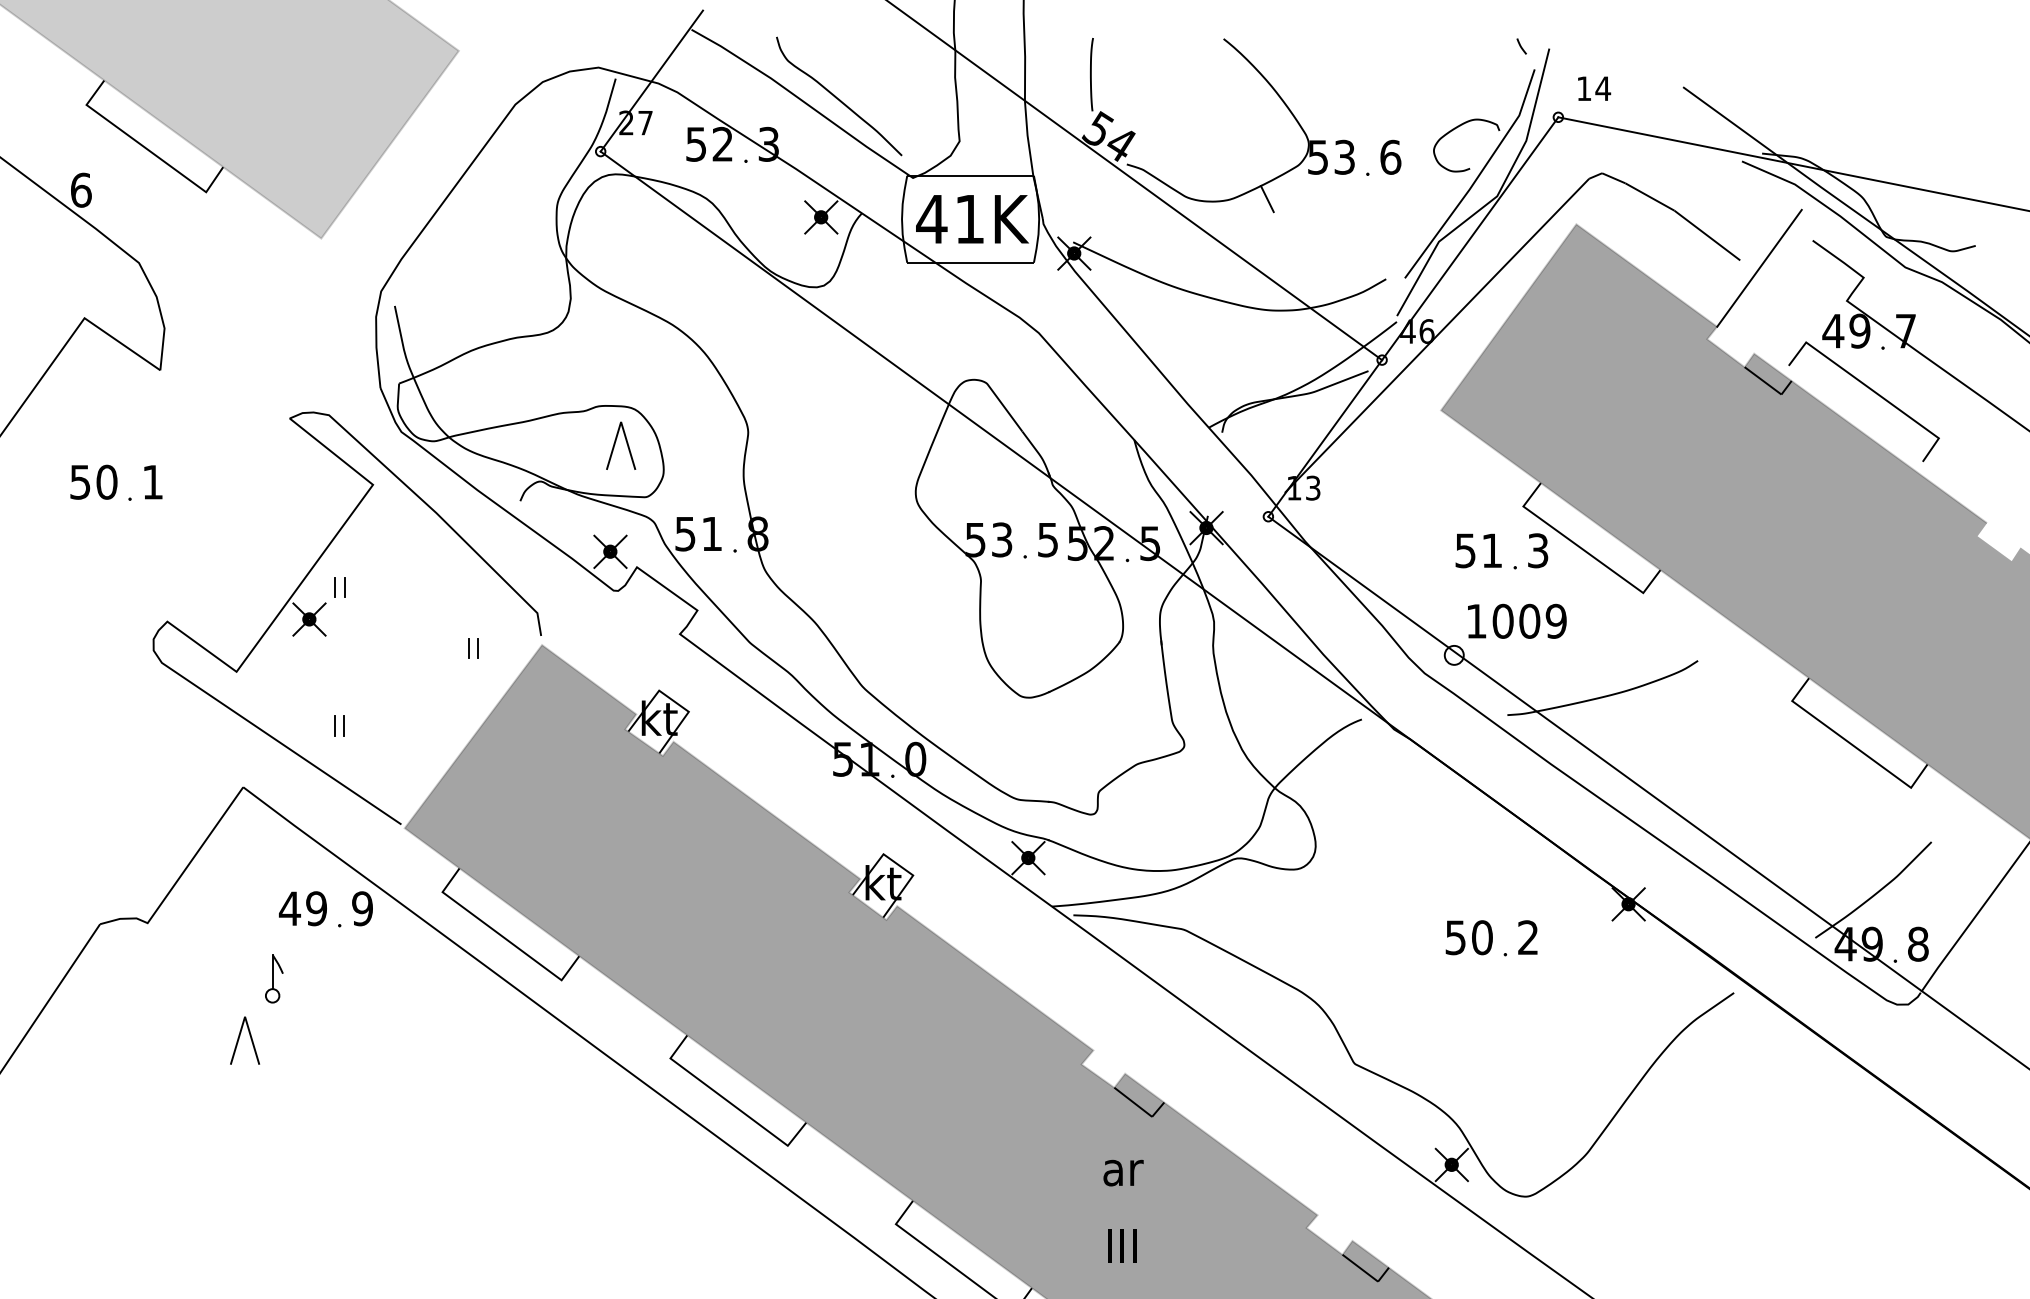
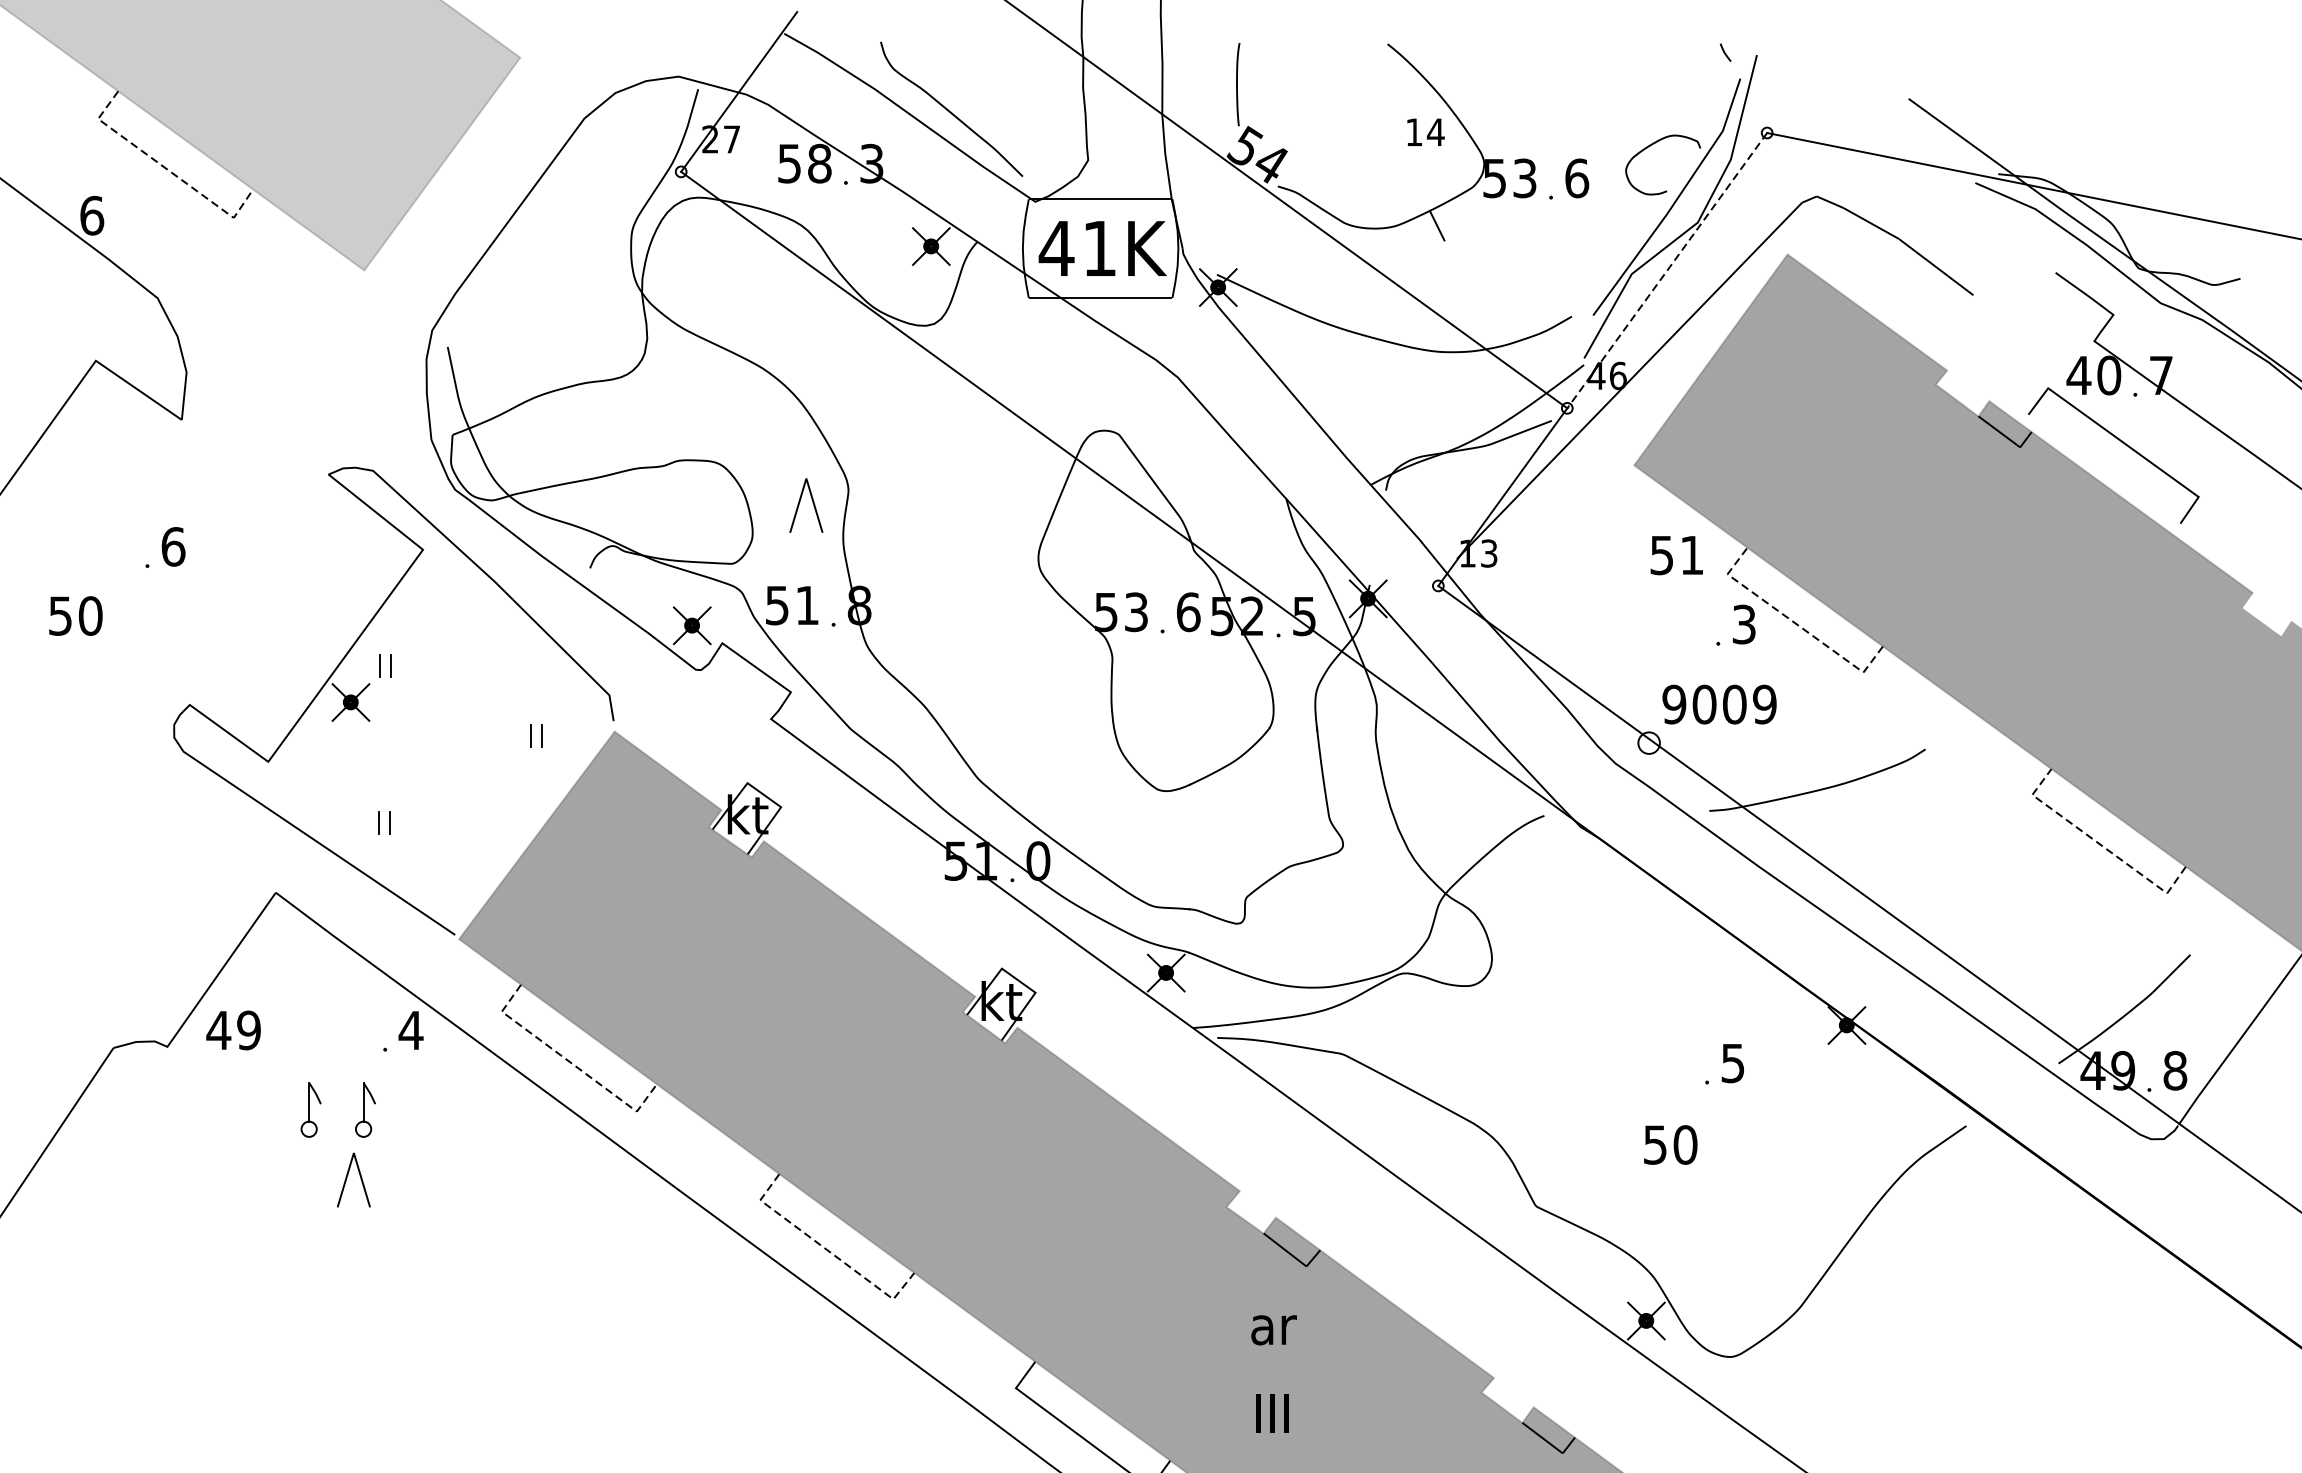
text: (1594, 88) -> (1425, 132), moved
text: (722, 143) -> (819, 162), 52 -> 58
line: (146, 148) -> (166, 168), solid -> dashed
line: (1469, 239) -> (1666, 271), solid -> dashed
line: (1759, 267) -> (1995, 303), removed
text: (1859, 330) -> (2108, 374), 49 -> 40
part: (621, 445) -> (806, 505), moved
text: (93, 481) -> (75, 615), moved
text: (152, 481) -> (172, 545), 1 -> 6
text: (1047, 539) -> (1187, 611), 5 -> 6
line: (1582, 549) -> (1794, 623), solid -> dashed
text: (1478, 550) -> (1676, 555), moved
text: (1476, 620) -> (1674, 703), 1009 -> 9009
line: (1851, 744) -> (2099, 844), solid -> dashed
text: (302, 908) -> (233, 1030), moved
text: (362, 908) -> (411, 1030), 9 -> 4
line: (502, 936) -> (569, 1061), solid -> dashed
text: (1468, 937) -> (1669, 1144), moved
text: (1527, 937) -> (1732, 1063), 2 -> 5
part: (322, 978) -> (365, 1109), added
part: (245, 1040) -> (354, 1179), moved
line: (729, 1102) -> (827, 1250), solid -> dashed

